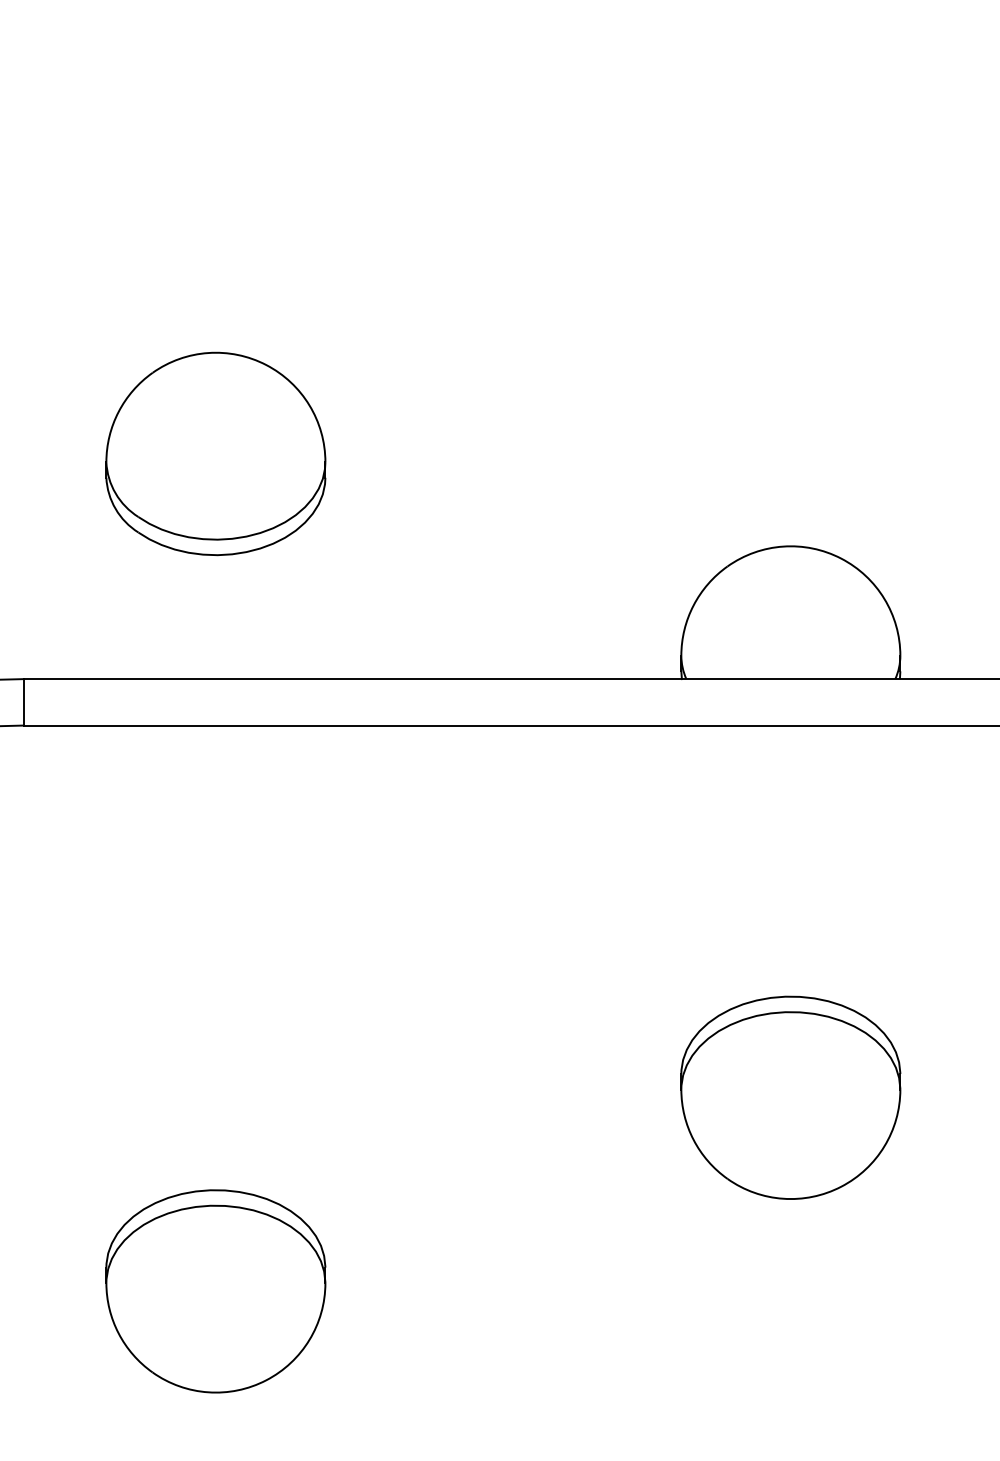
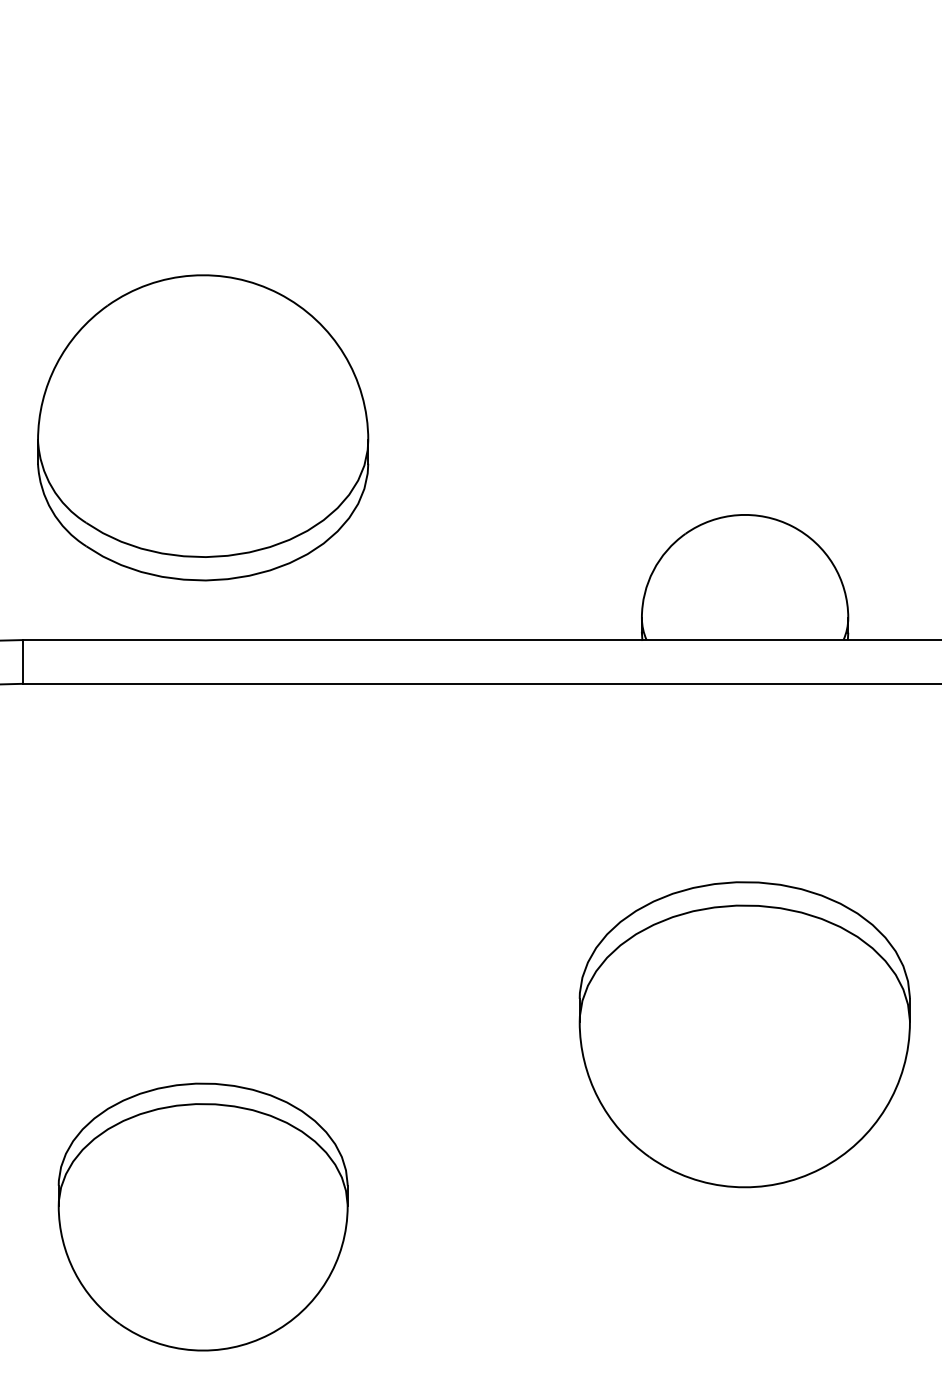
part: (216, 453) -> (203, 427), size x1.6
part: (791, 1097) -> (745, 1034), size x1.6
part: (216, 1290) -> (203, 1216), size x1.4

